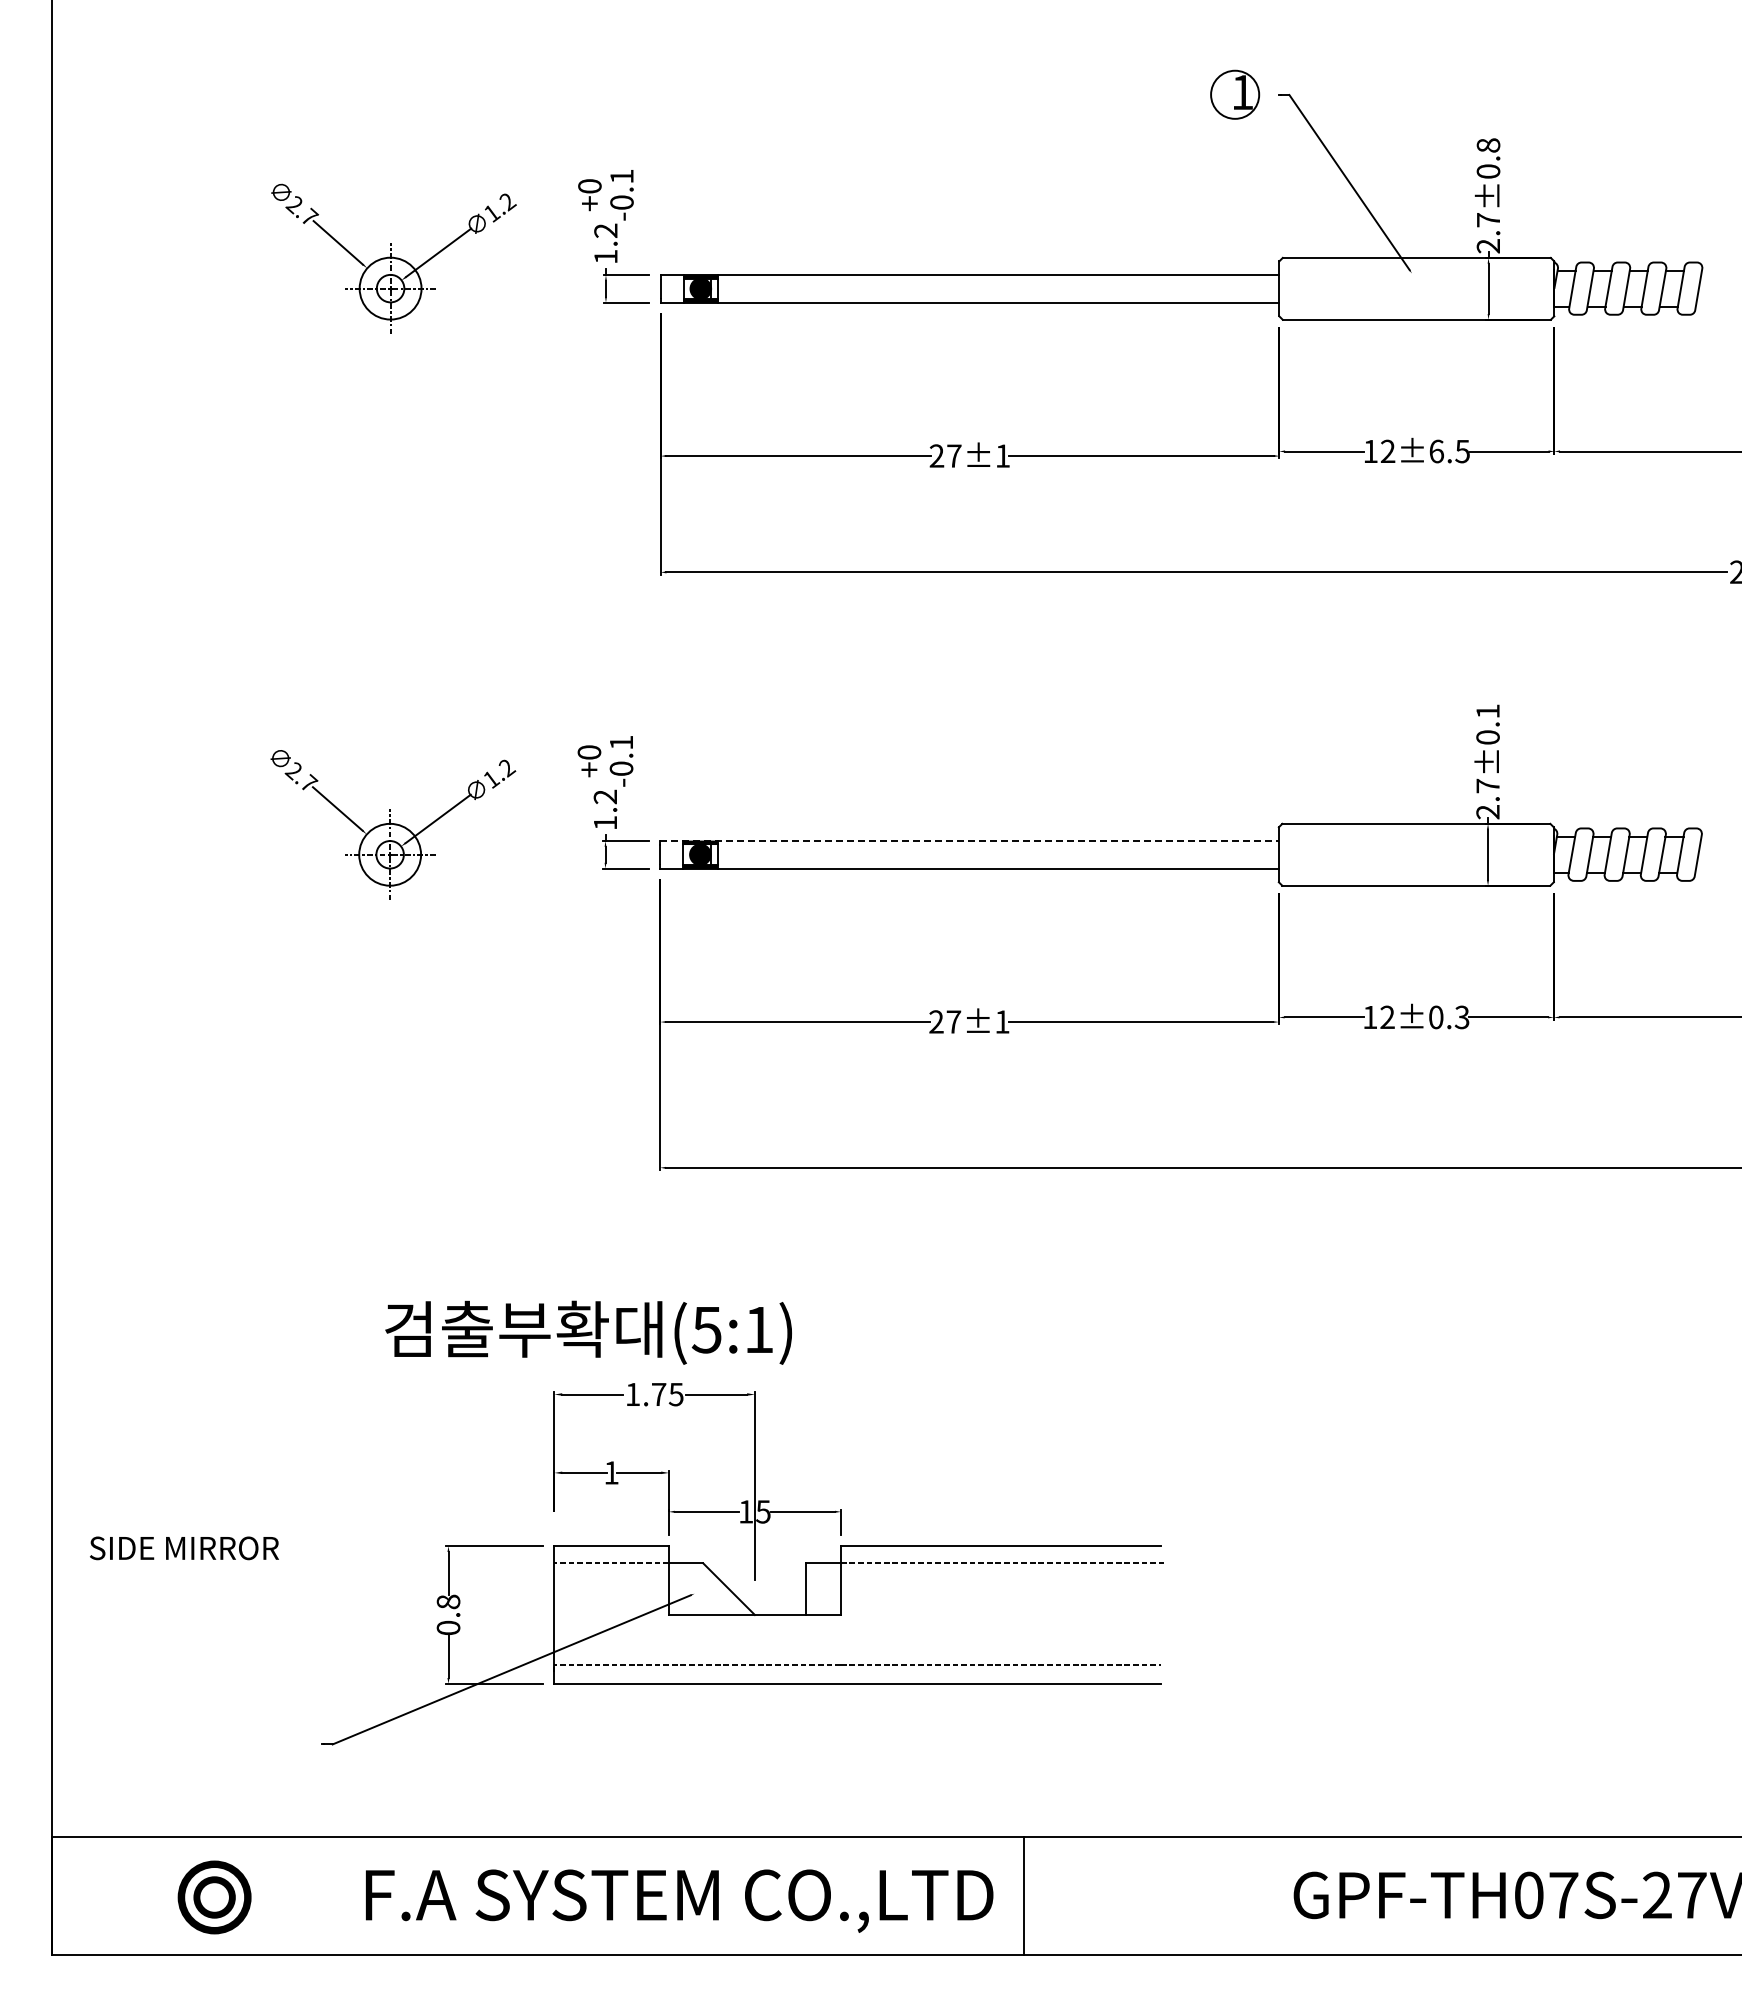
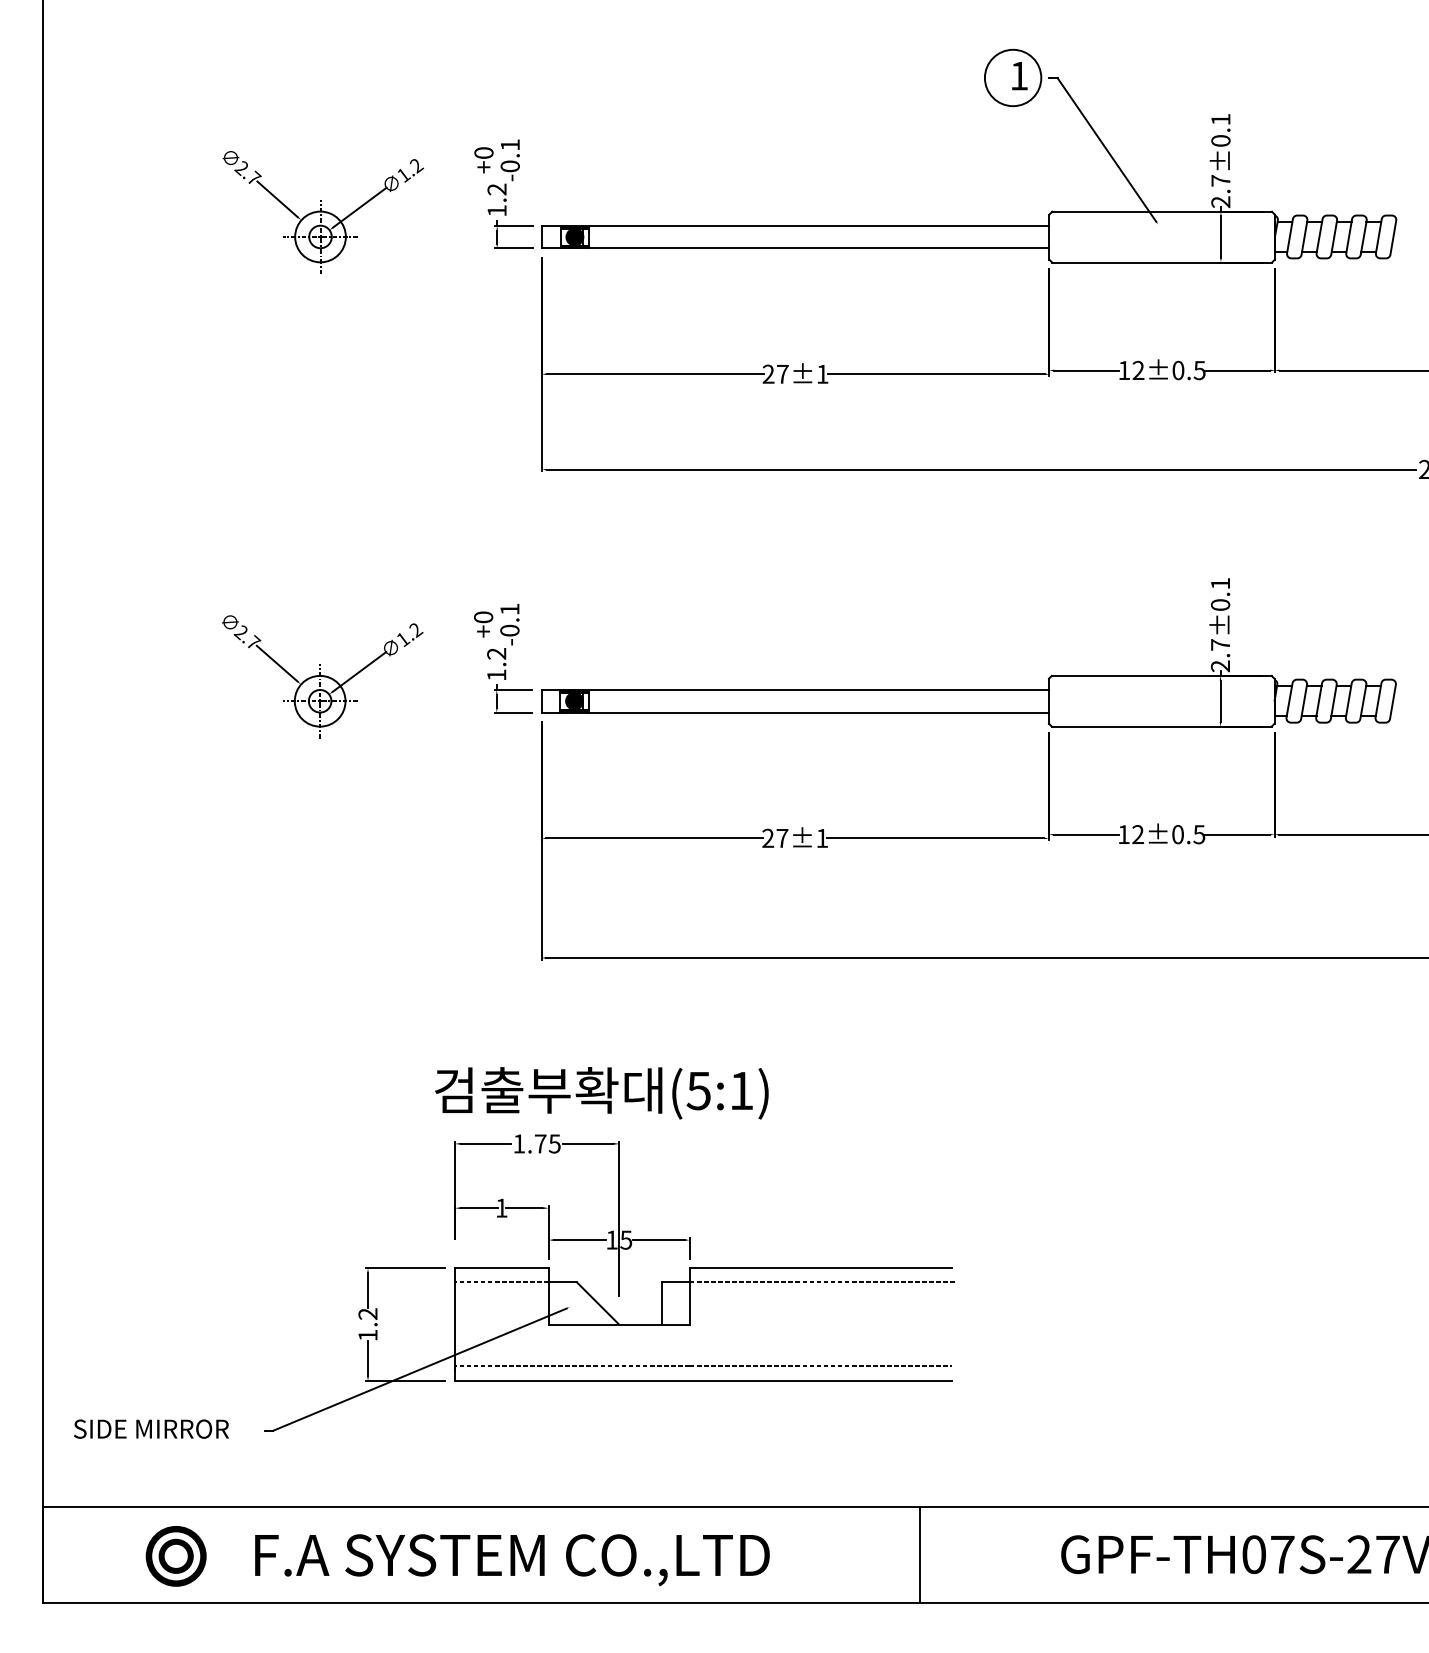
circle: (1234, 94) -> (1012, 77), size x1.43
text: (1488, 145) -> (1220, 119), 2.7±0.8 -> 2.7±0.1
text: (1436, 451) -> (1178, 370), 12±6.5 -> 12±0.5
line: (970, 841) -> (796, 690), dashed -> solid
text: (1462, 1016) -> (1199, 833), 12±0.3 -> 12±0.5
text: (588, 1332) -> (601, 1093), moved
text: (184, 1548) -> (151, 1429), moved
text: (448, 1614) -> (368, 1324), 0.8 -> 1.2
line: (1023, 1895) -> (919, 1554), moved
text: (679, 1900) -> (512, 1559), moved

